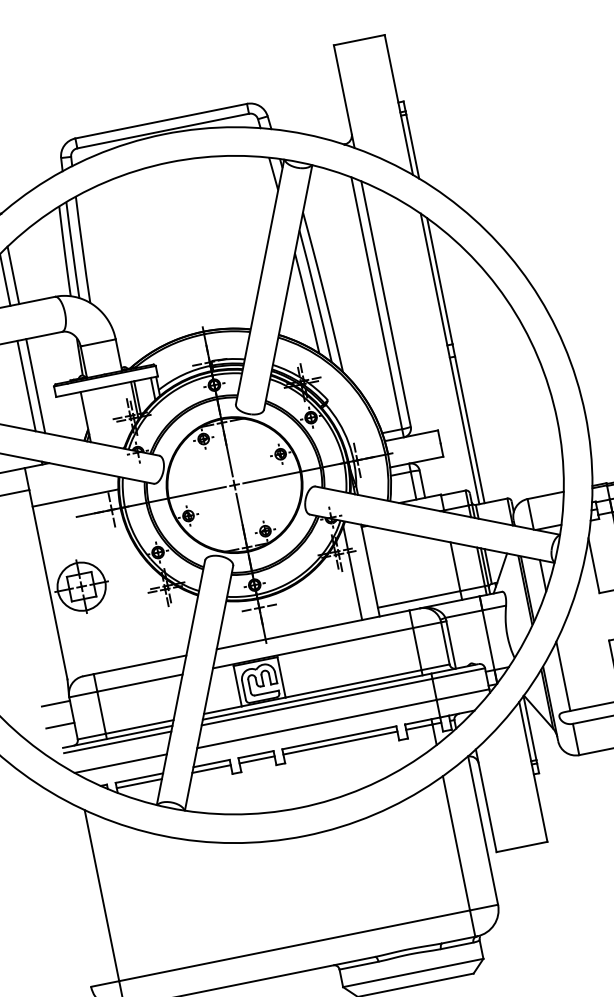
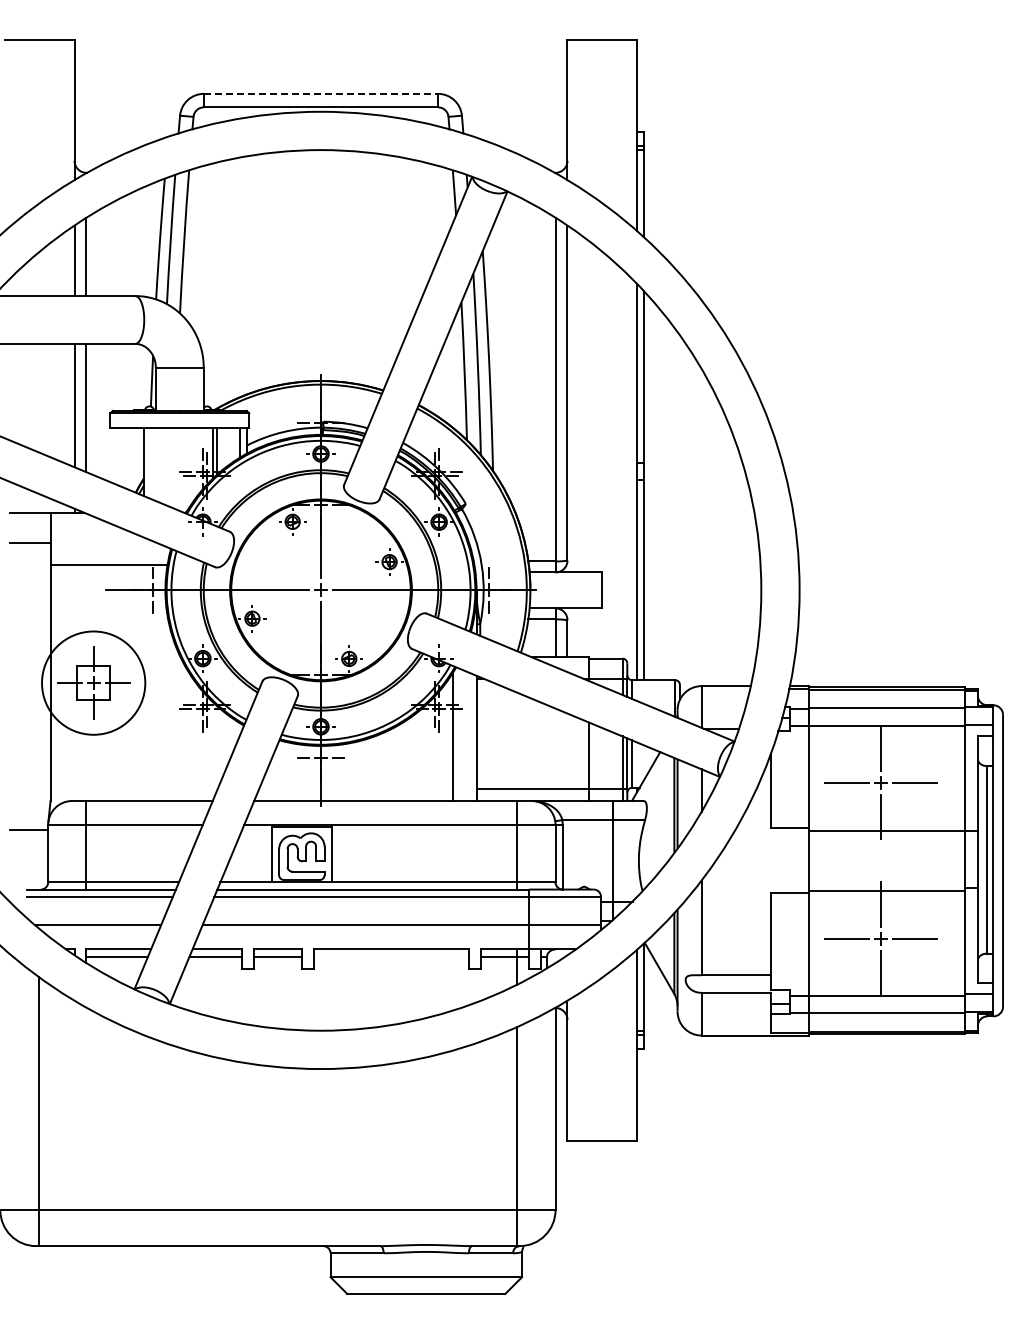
line: (161, 120) -> (321, 93), solid -> dashed
circle: (81, 586) -> (93, 682), size x1.6
line: (59, 725) -> (28, 859), removed
line: (340, 743) -> (391, 956), removed

